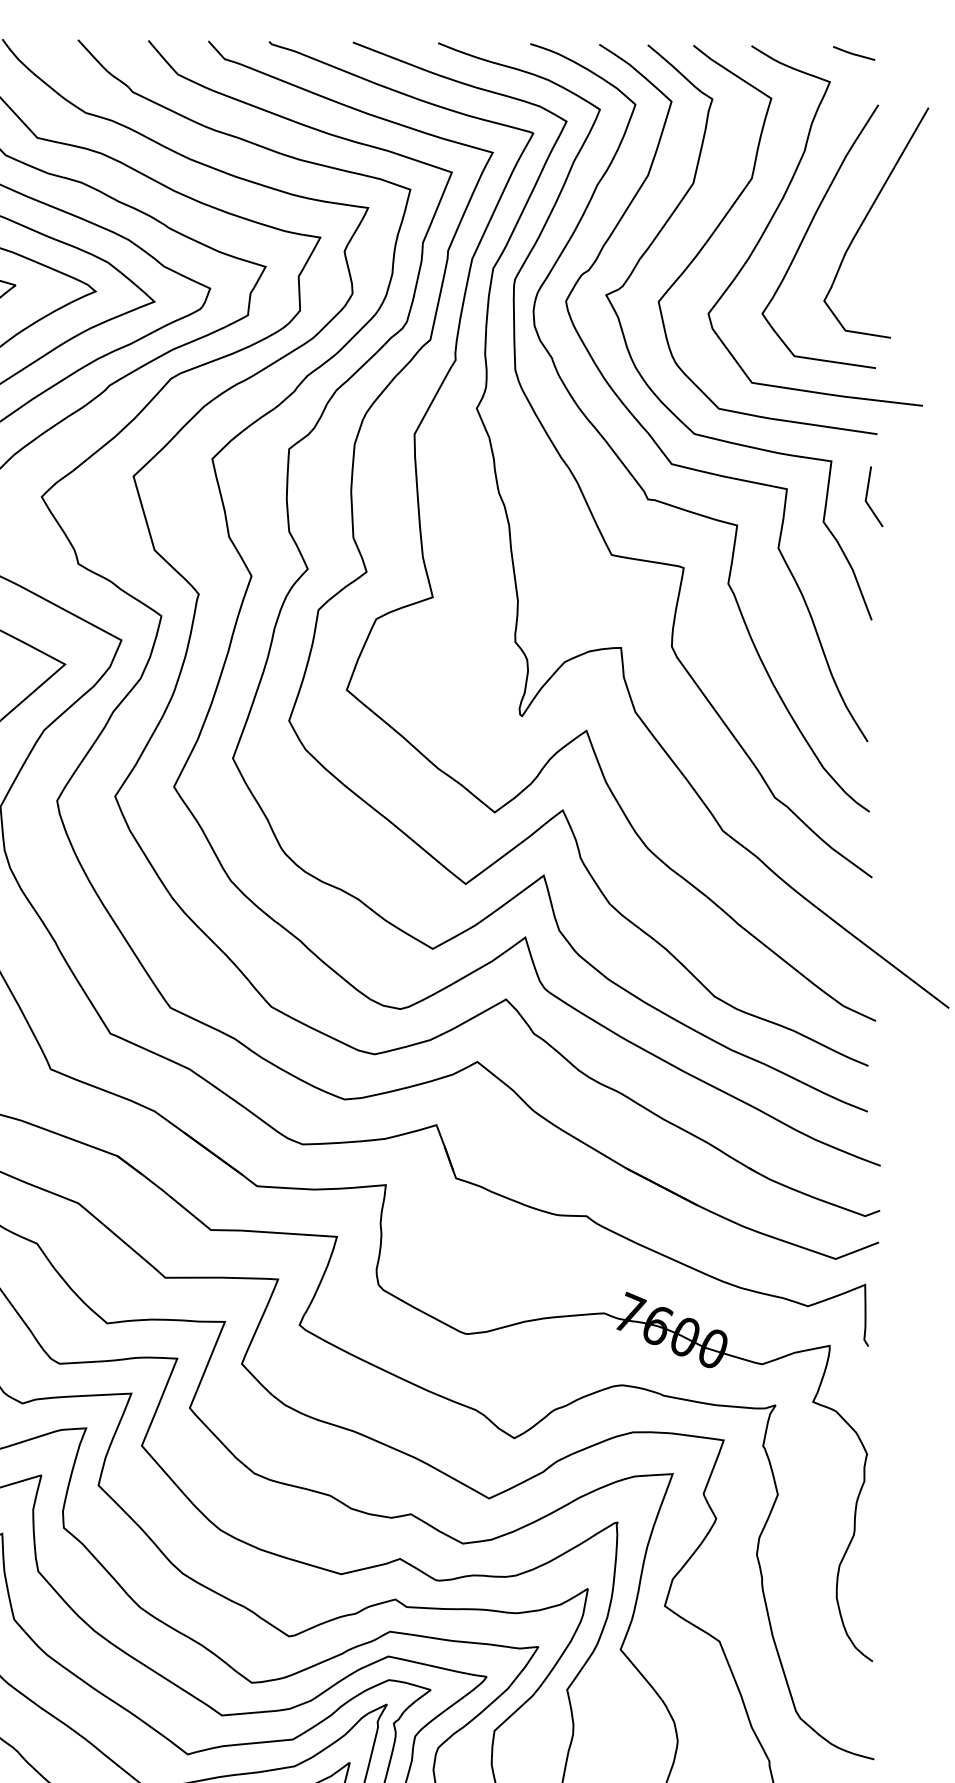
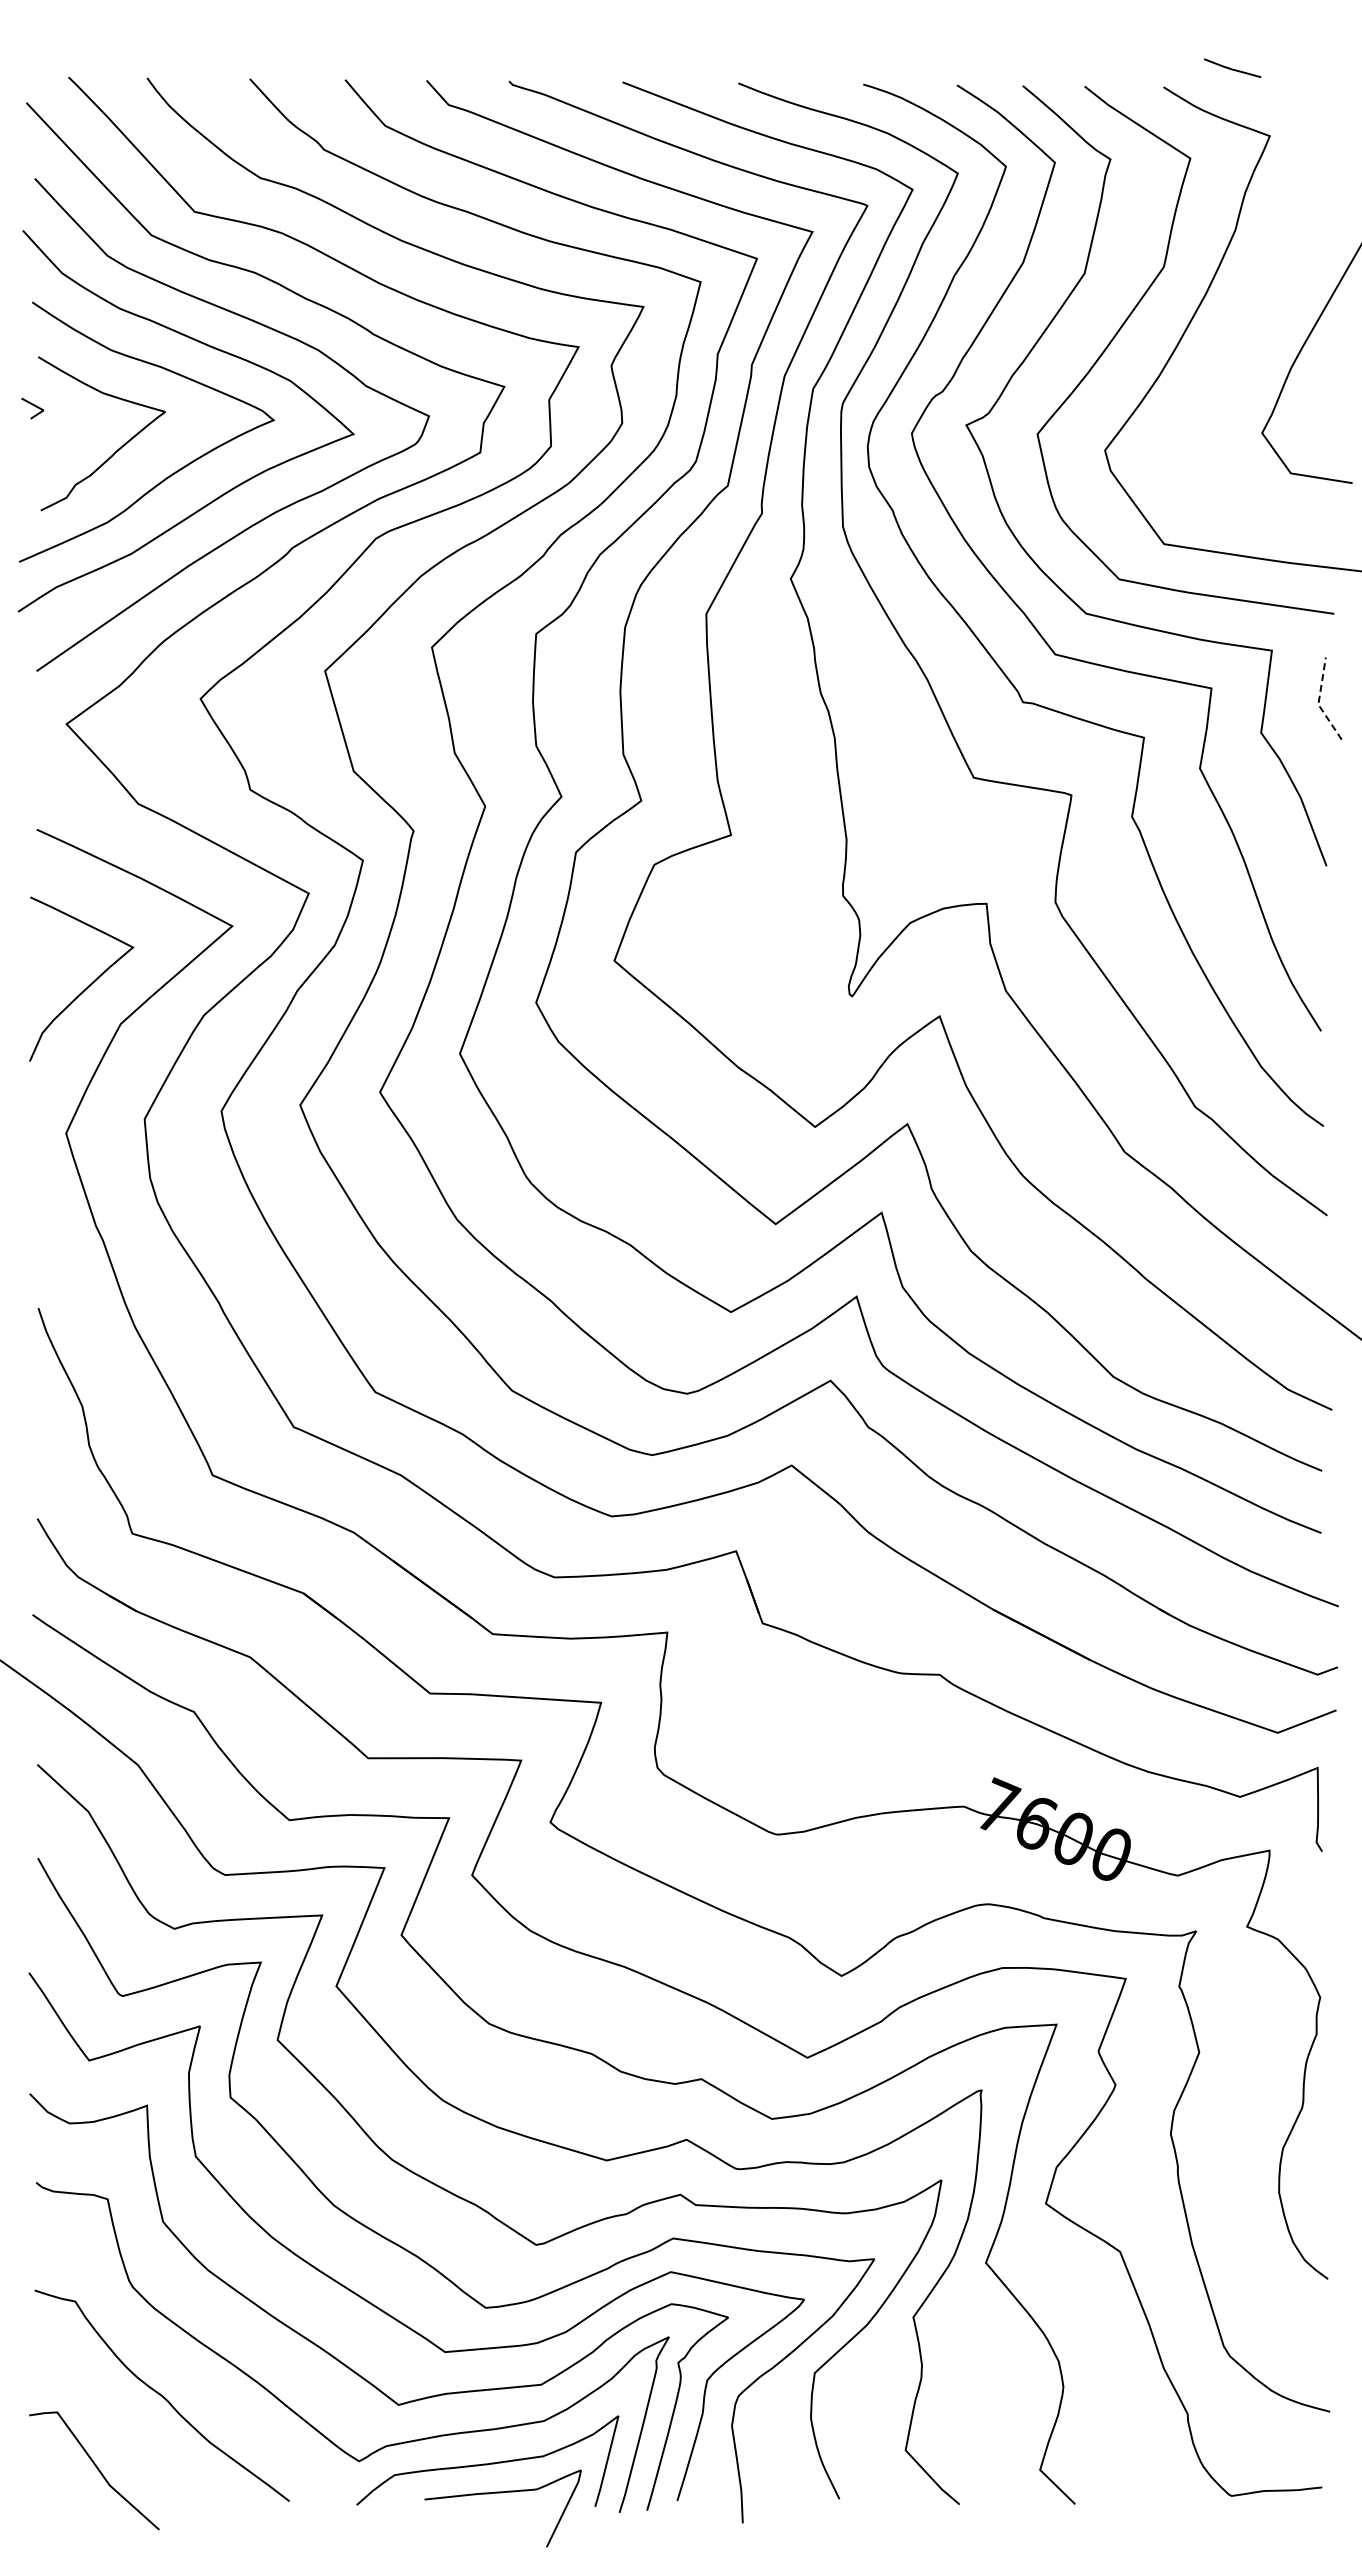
curve: (853, 53) -> (1232, 68), moved
curve: (808, 230) -> (1240, 337), removed
line: (865, 499) -> (1318, 702), solid -> dashed

